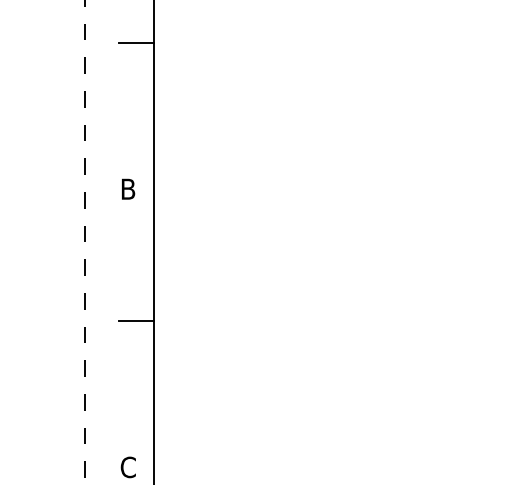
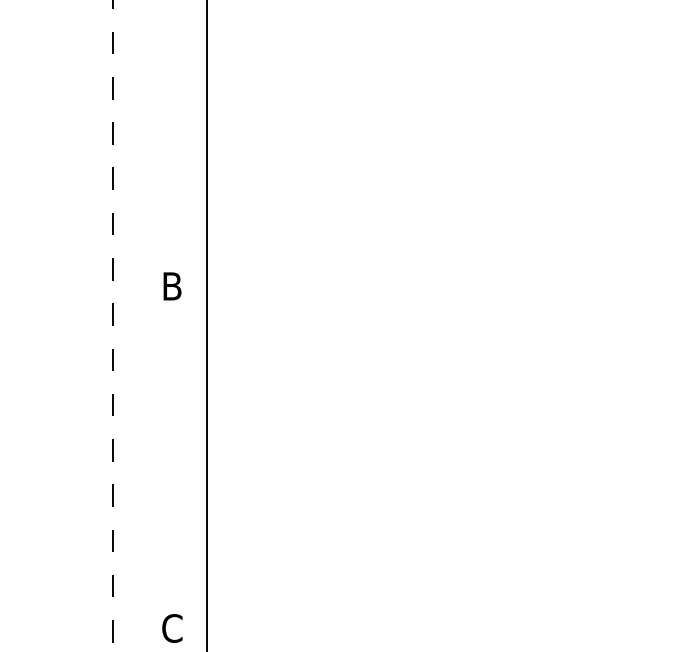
line: (136, 43) -> (183, 58), removed
text: (128, 189) -> (172, 286), moved
line: (136, 321) -> (183, 432), removed

